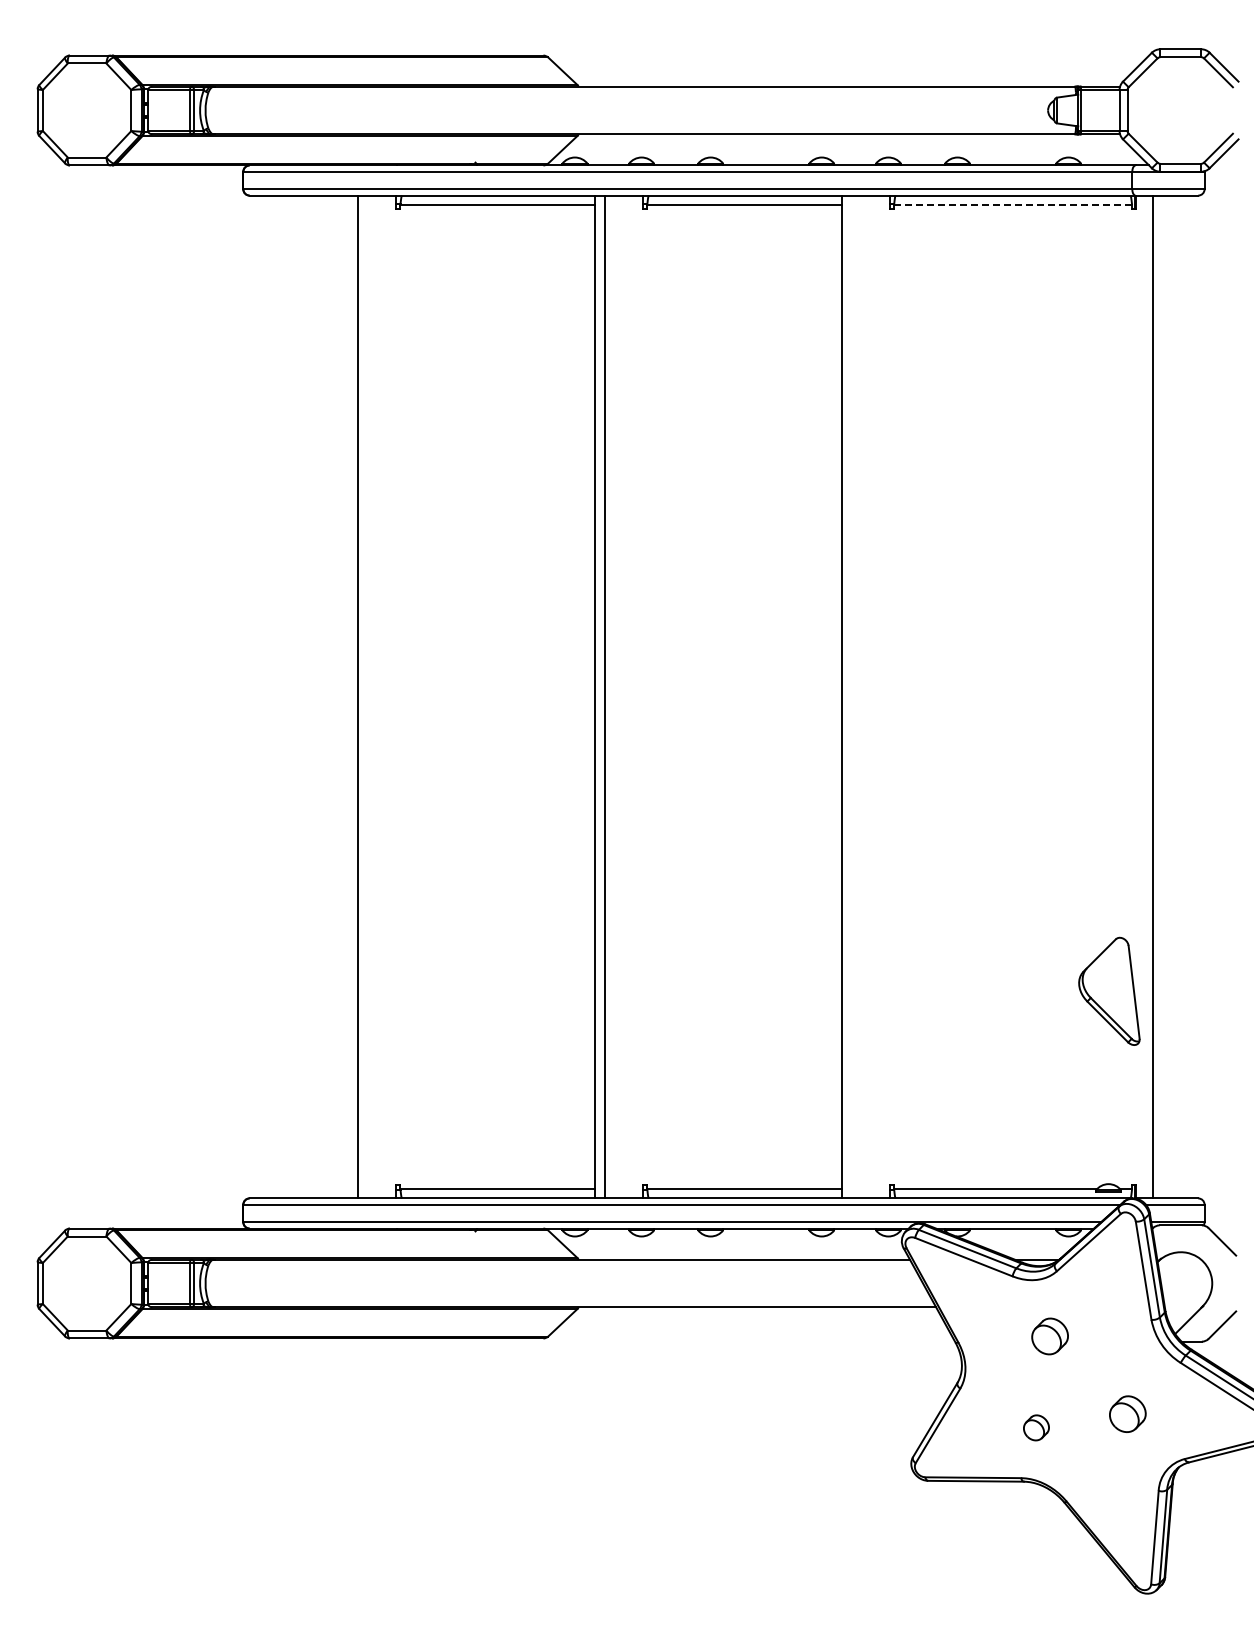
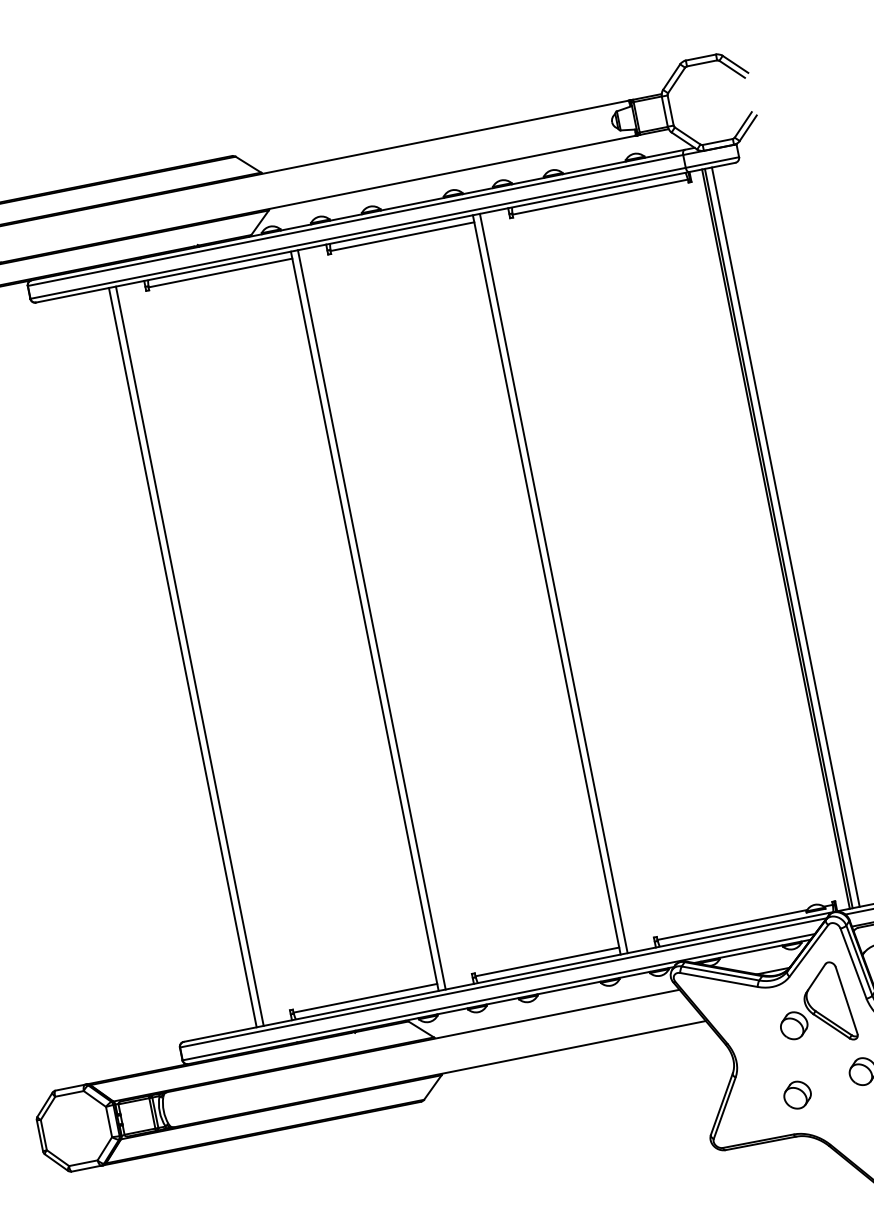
line: (1012, 205) -> (599, 197), dashed -> solid
line: (348, 696) -> (182, 657), added
line: (851, 696) -> (553, 583), added
line: (1157, 696) -> (779, 538), added
line: (1166, 696) -> (785, 536), added
part: (1109, 990) -> (828, 1002), moved
part: (1036, 1427) -> (797, 1094), size x1.43

